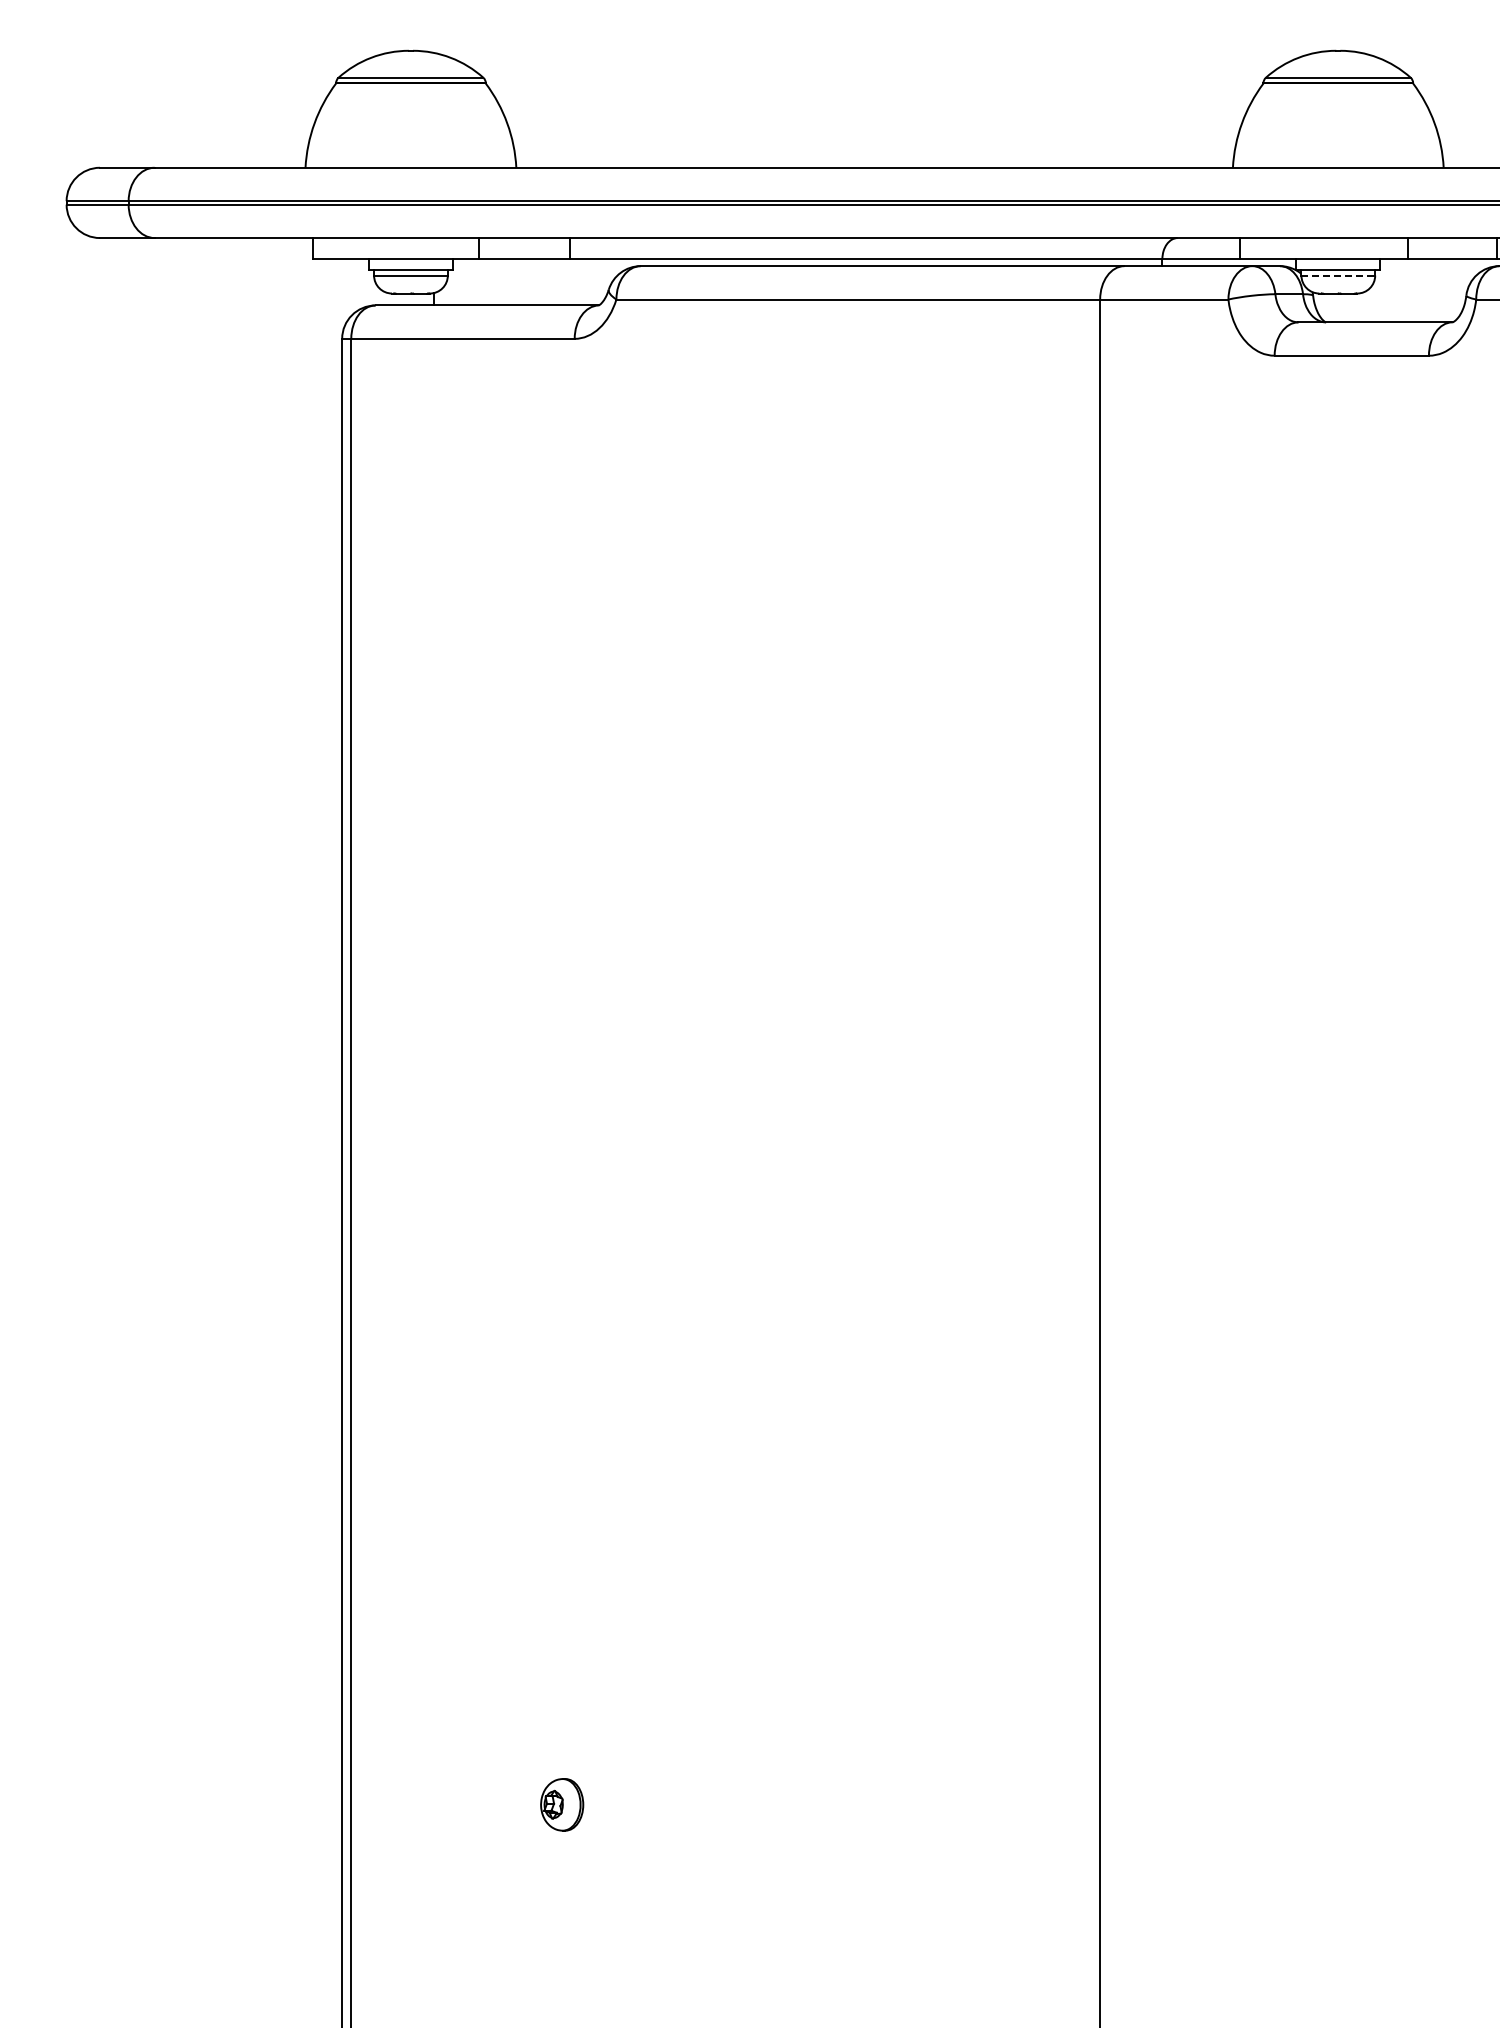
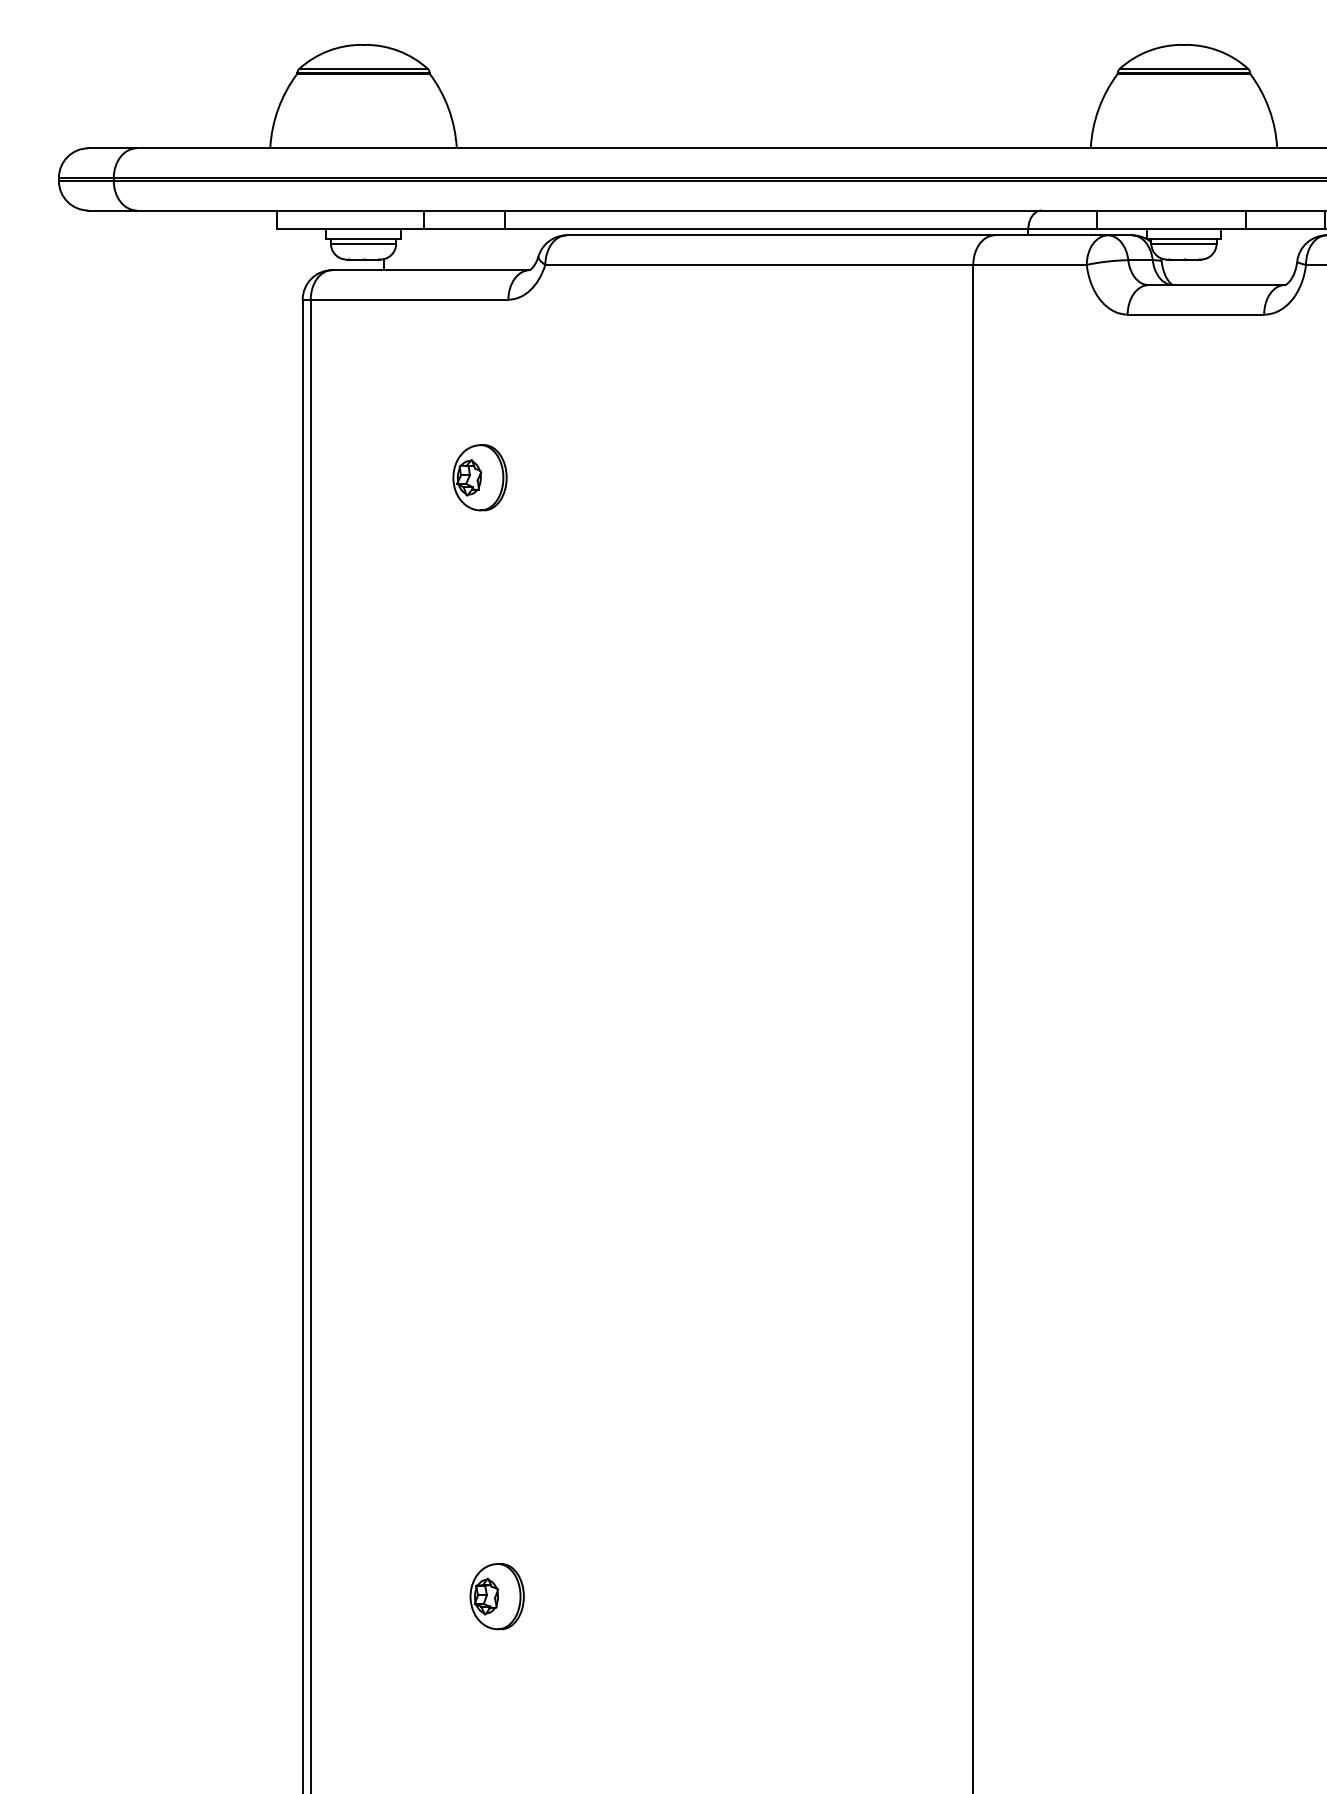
line: (1338, 275) -> (1184, 243), dashed -> solid
part: (542, 539) -> (479, 477), added
part: (562, 1804) -> (497, 1596), size x1.43

